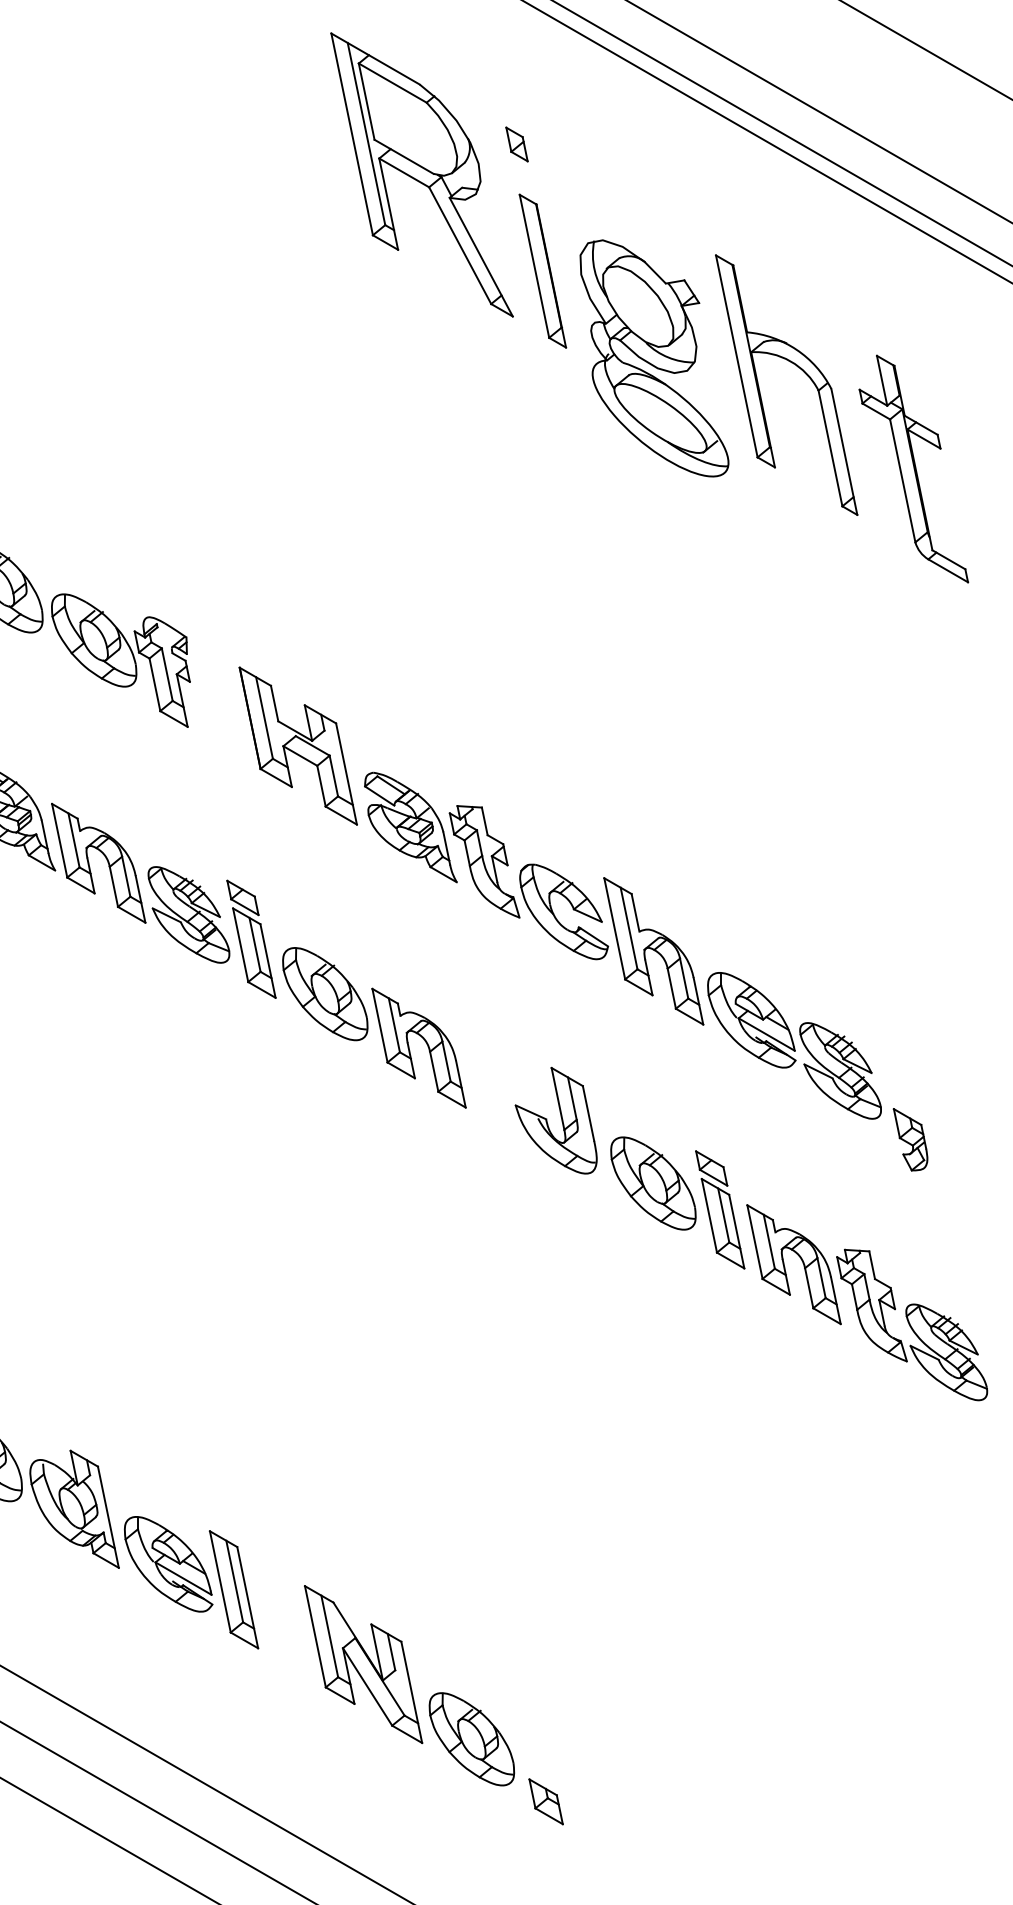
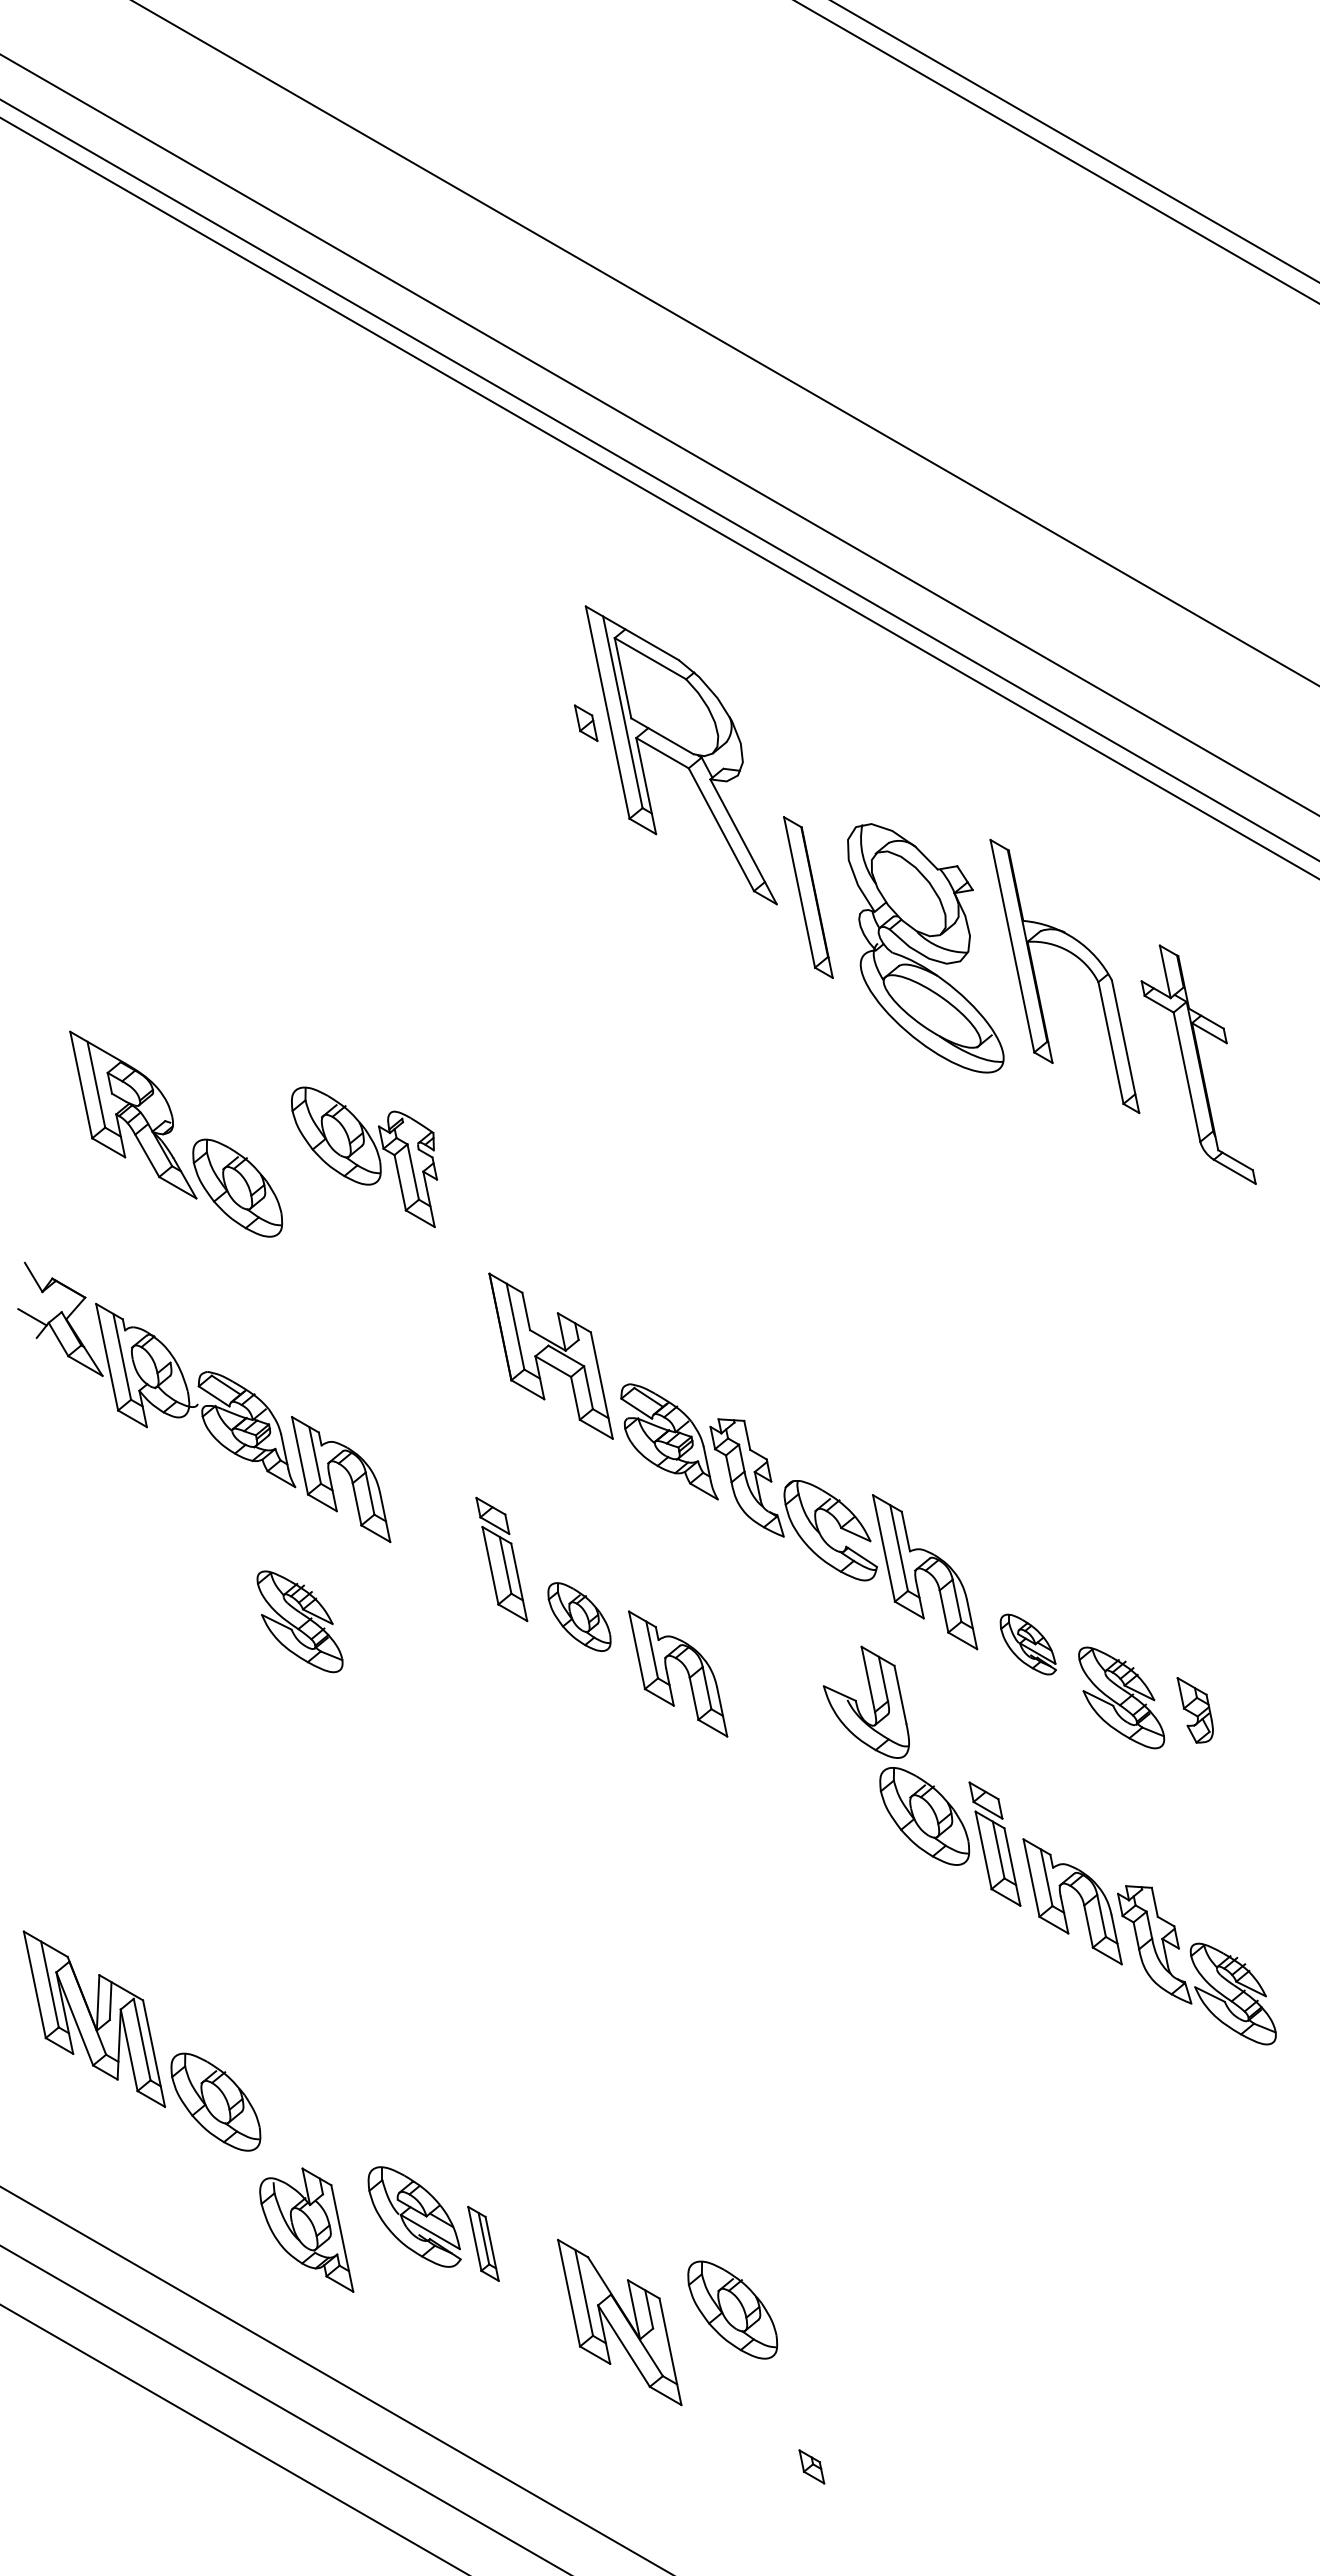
part: (517, 143) -> (586, 722), moved
part: (542, 271) -> (808, 897), moved
part: (120, 659) -> (364, 1156), moved
part: (188, 914) -> (299, 1621), moved
part: (325, 993) -> (579, 1616), size x0.7
part: (752, 1020) -> (1028, 1644), size x0.6
part: (561, 1118) -> (871, 1700), moved
part: (909, 1139) -> (1194, 1710), moved
part: (74, 1508) -> (306, 2229), moved
part: (234, 1589) -> (483, 2243), size x0.6
part: (471, 1738) -> (732, 2309), moved
part: (545, 1801) -> (811, 2466), size x0.7

